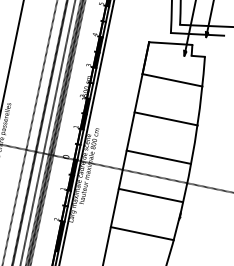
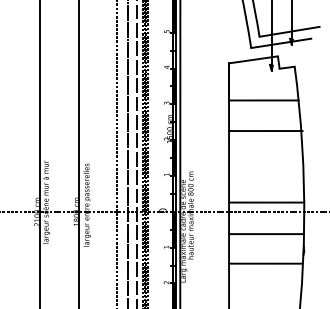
line: (165, 119) -> (265, 131), moved
line: (158, 157) -> (266, 202), moved
line: (142, 233) -> (265, 263), moved

